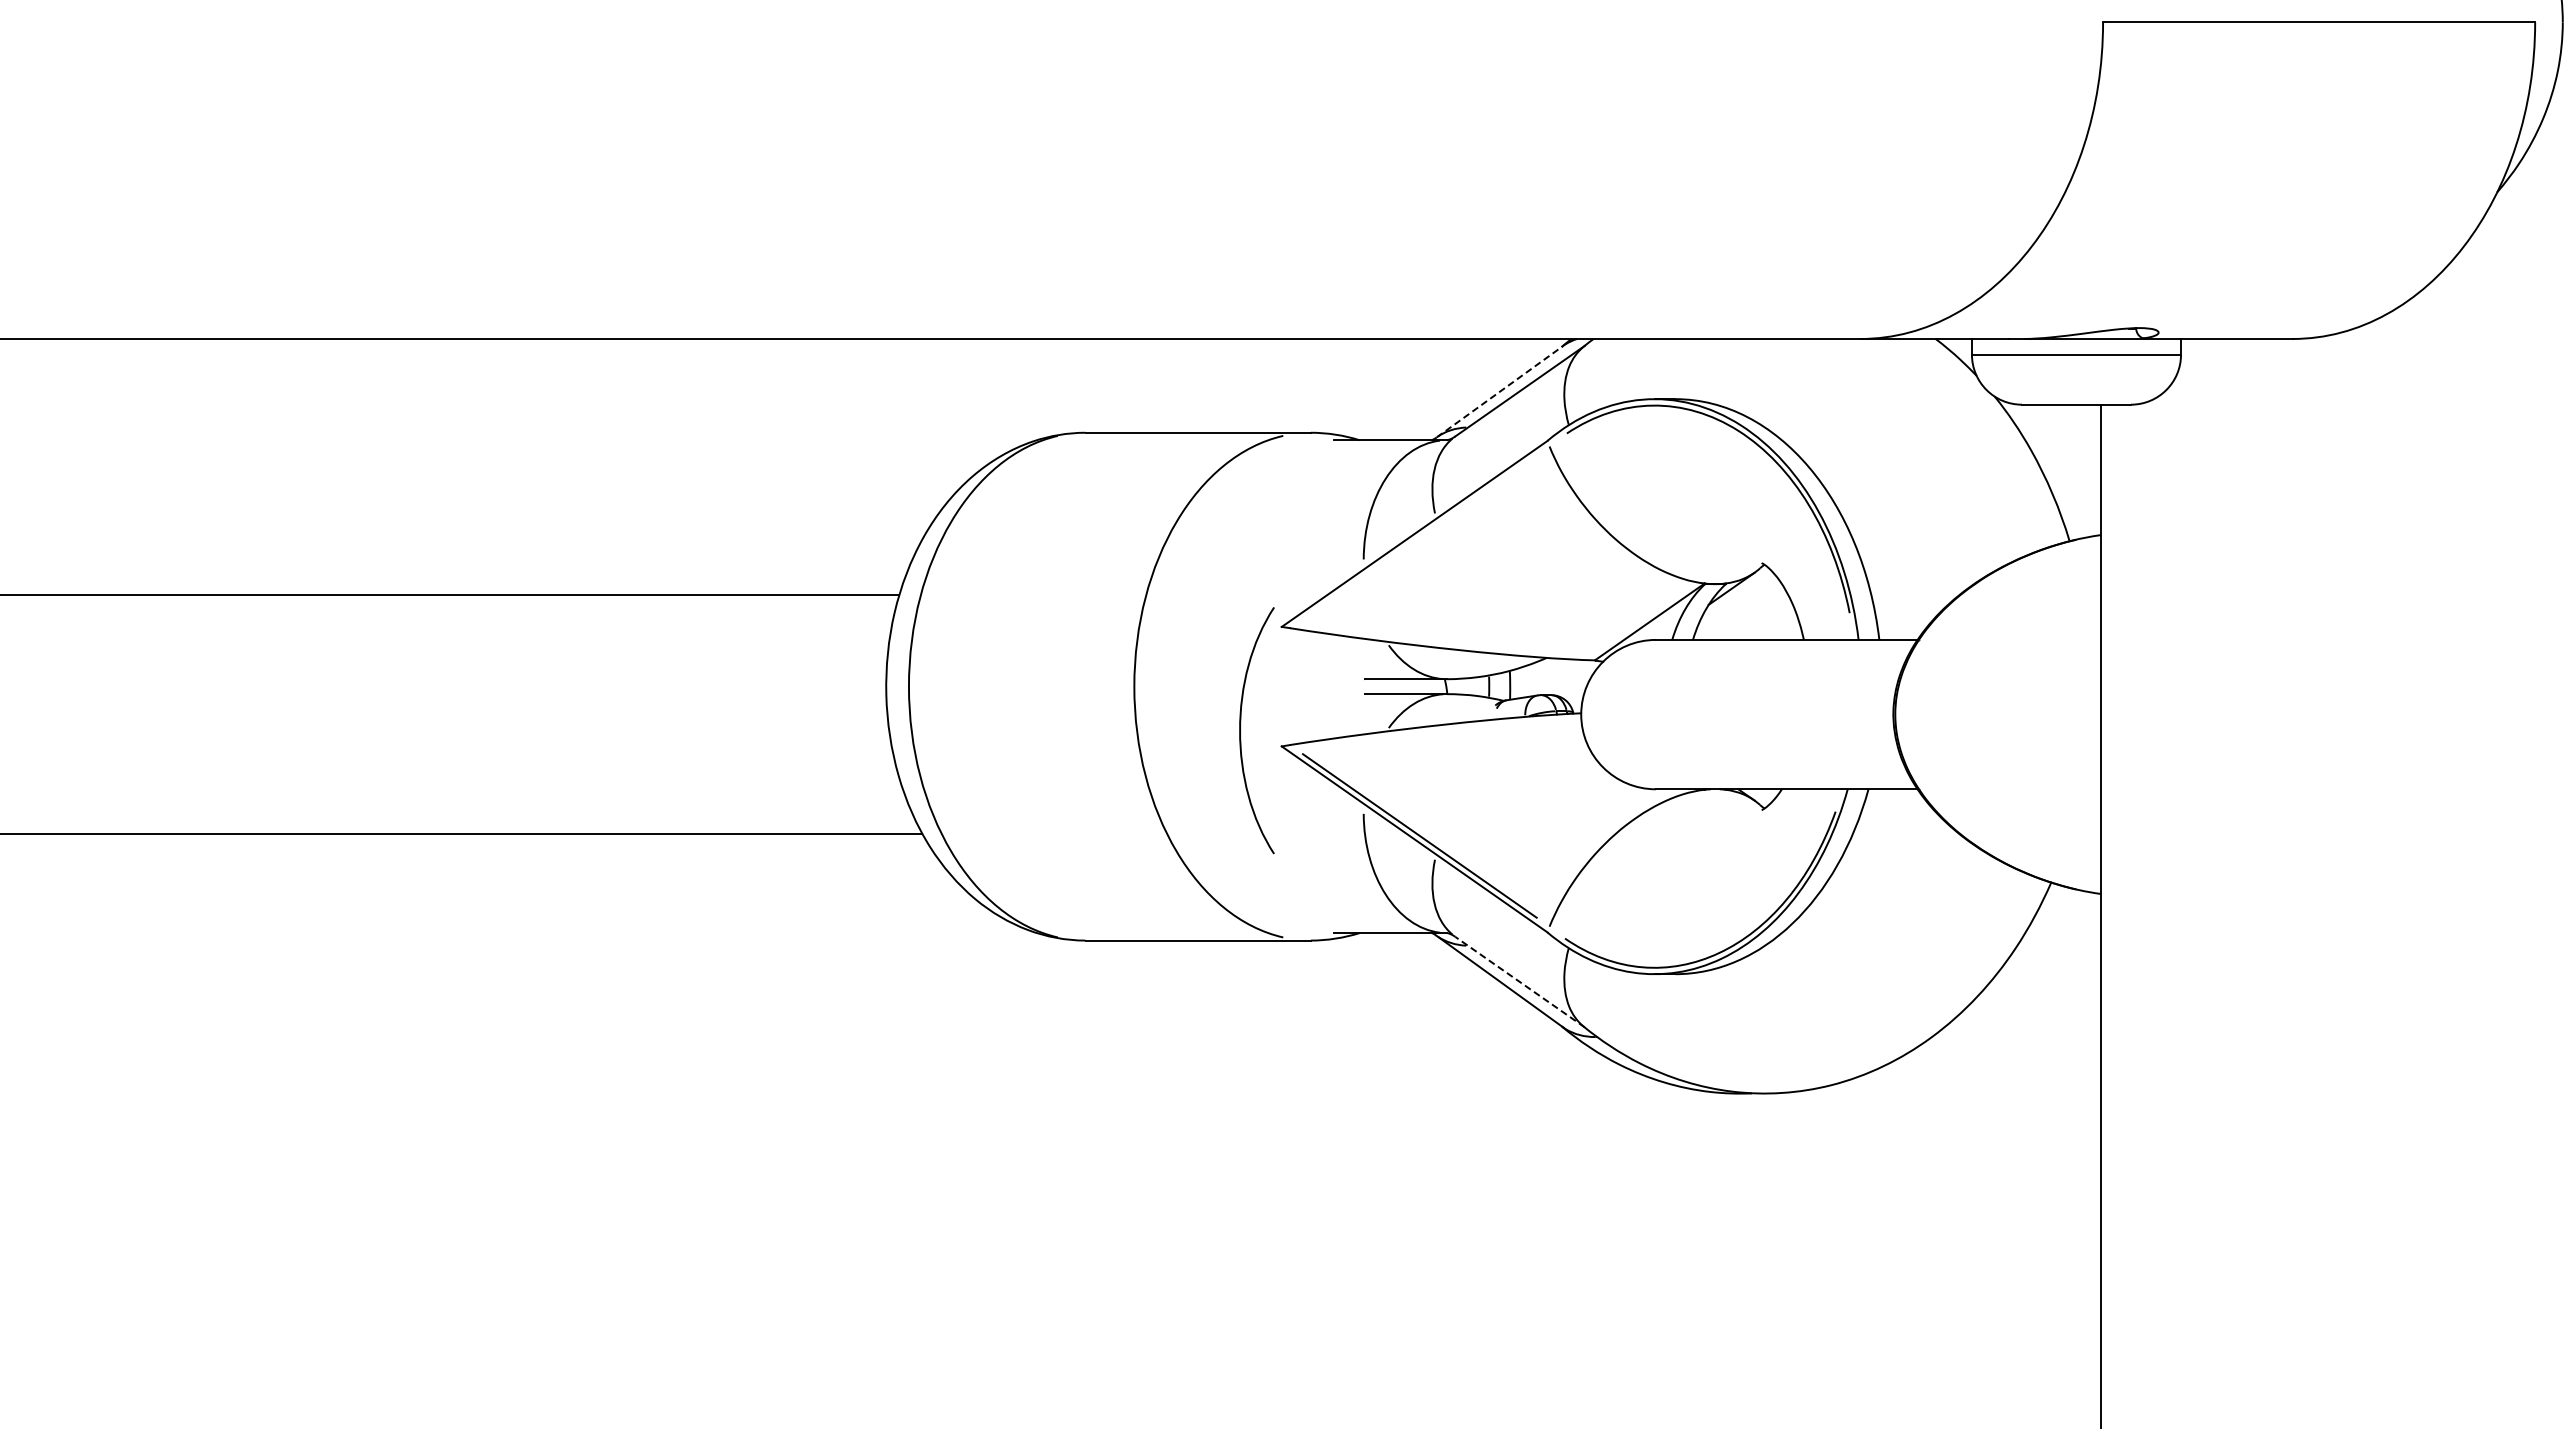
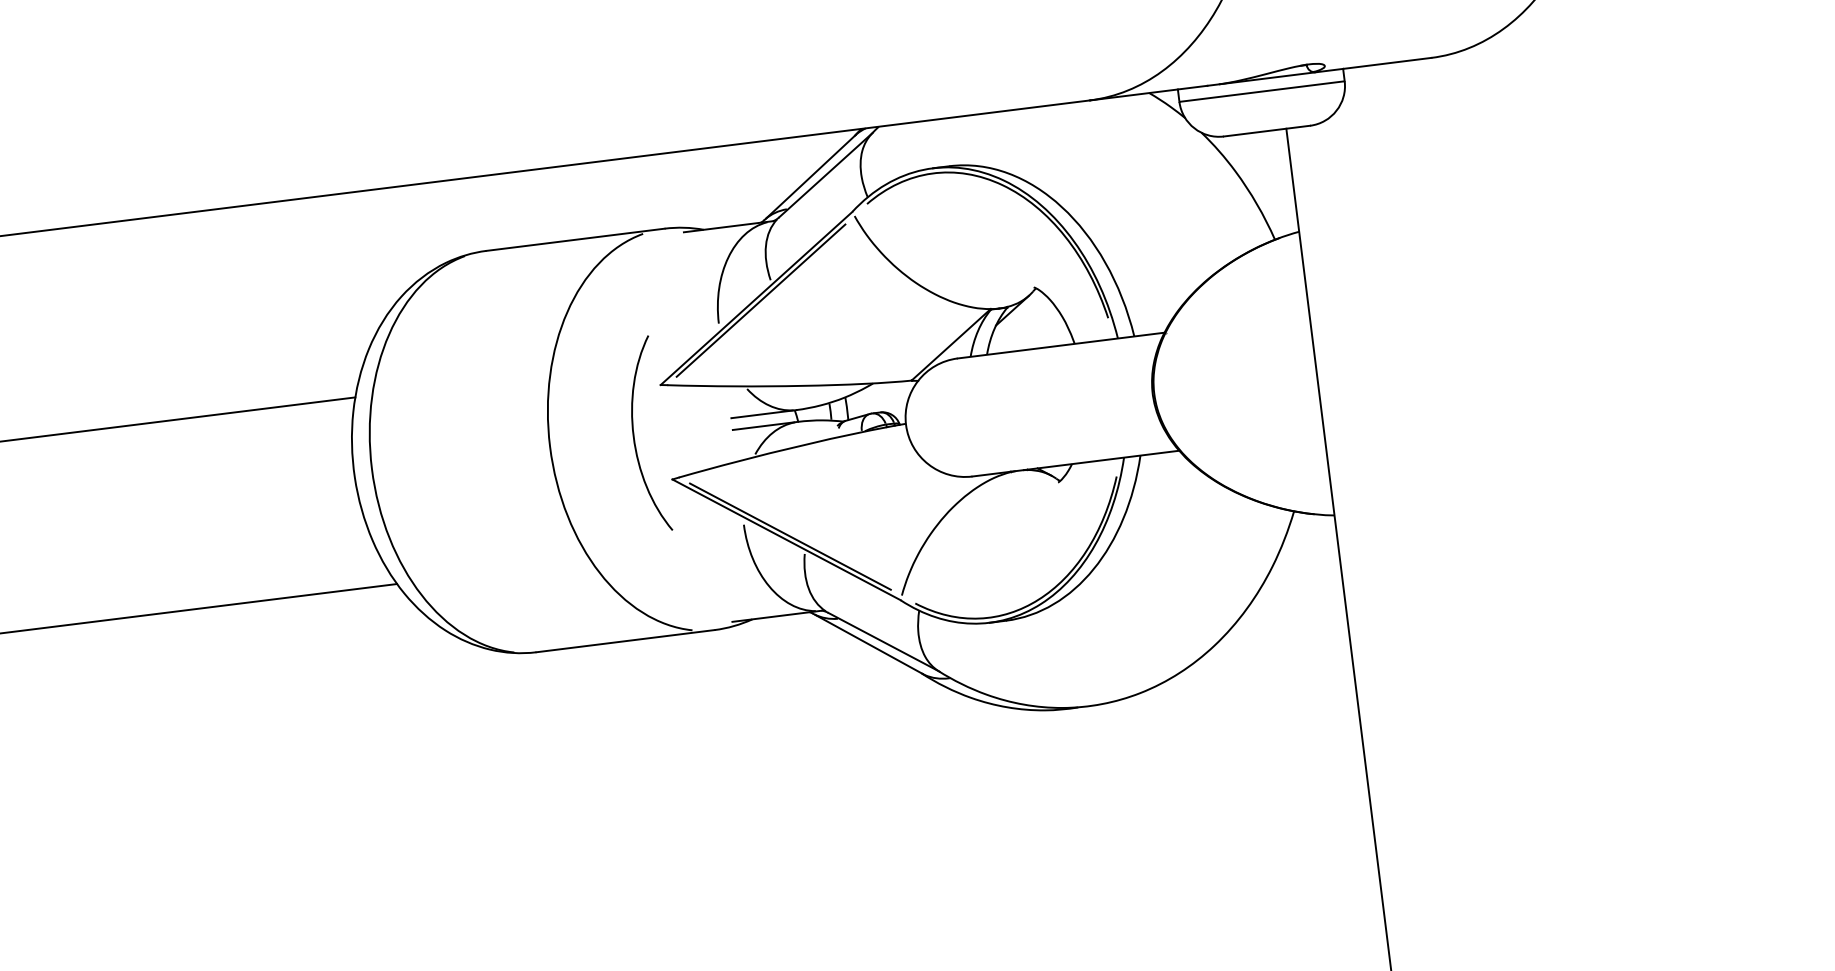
line: (1499, 391) -> (809, 177), dashed -> solid
line: (1419, 537) -> (760, 300), added
curve: (1240, 730) -> (633, 436), moved
line: (1520, 982) -> (884, 642), dashed -> solid

